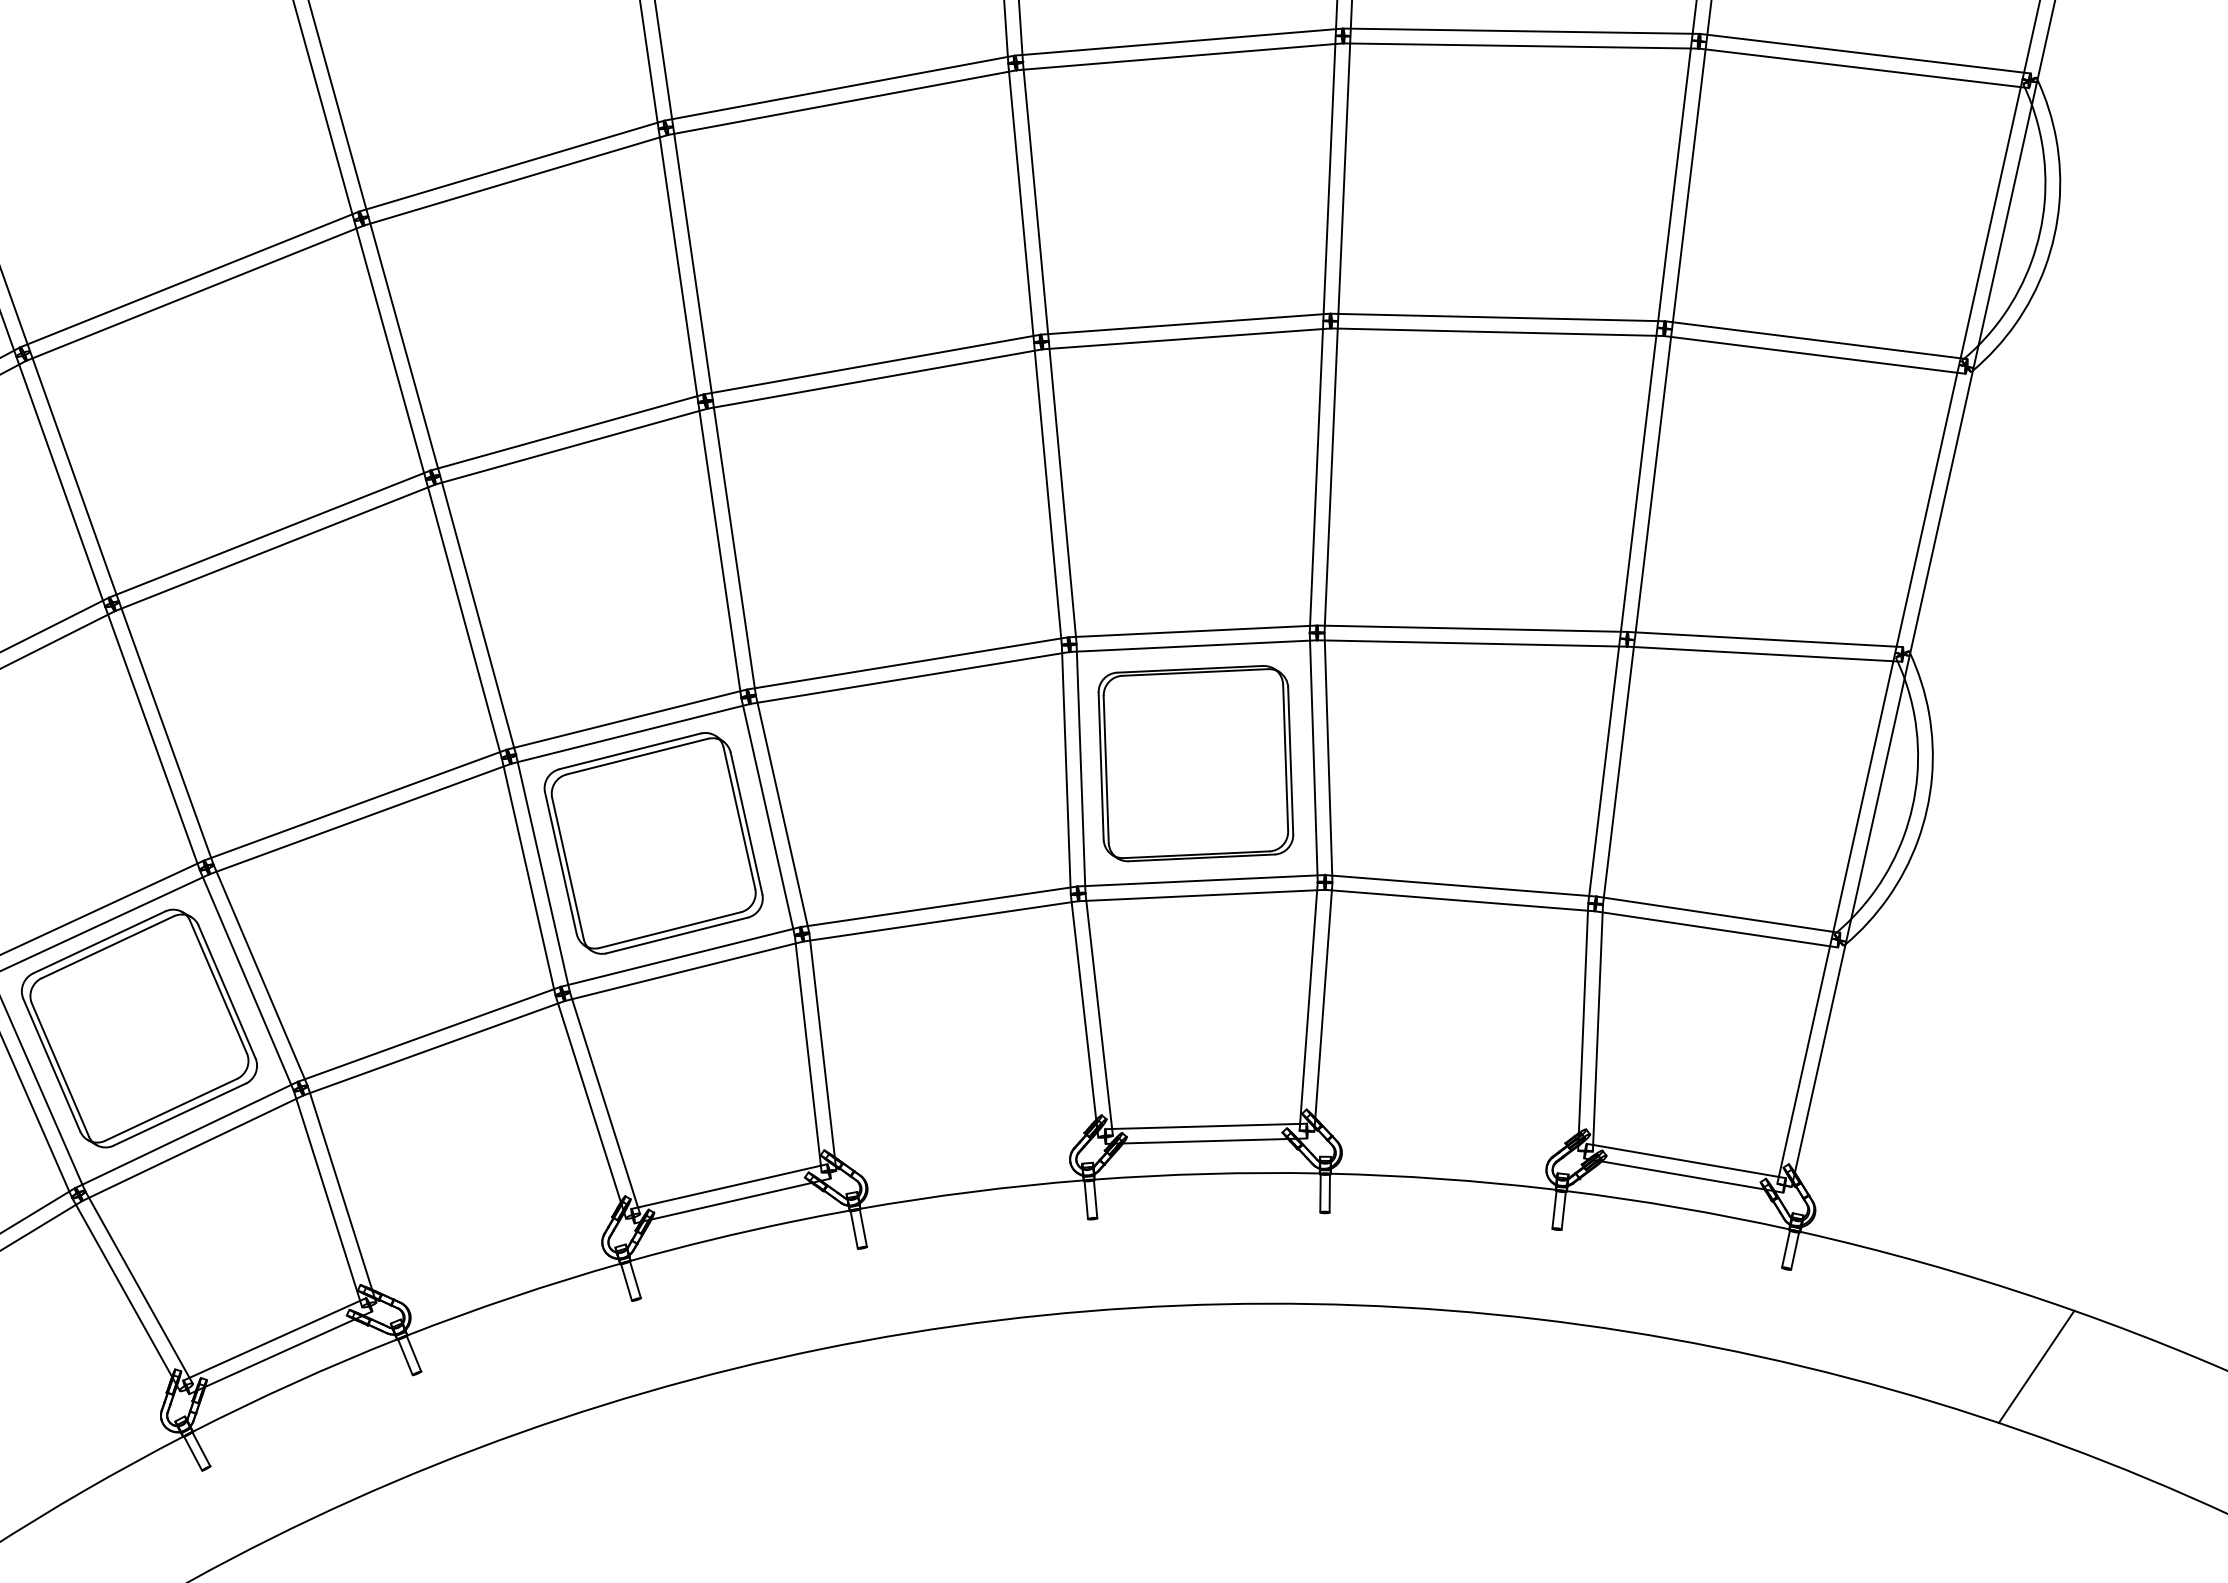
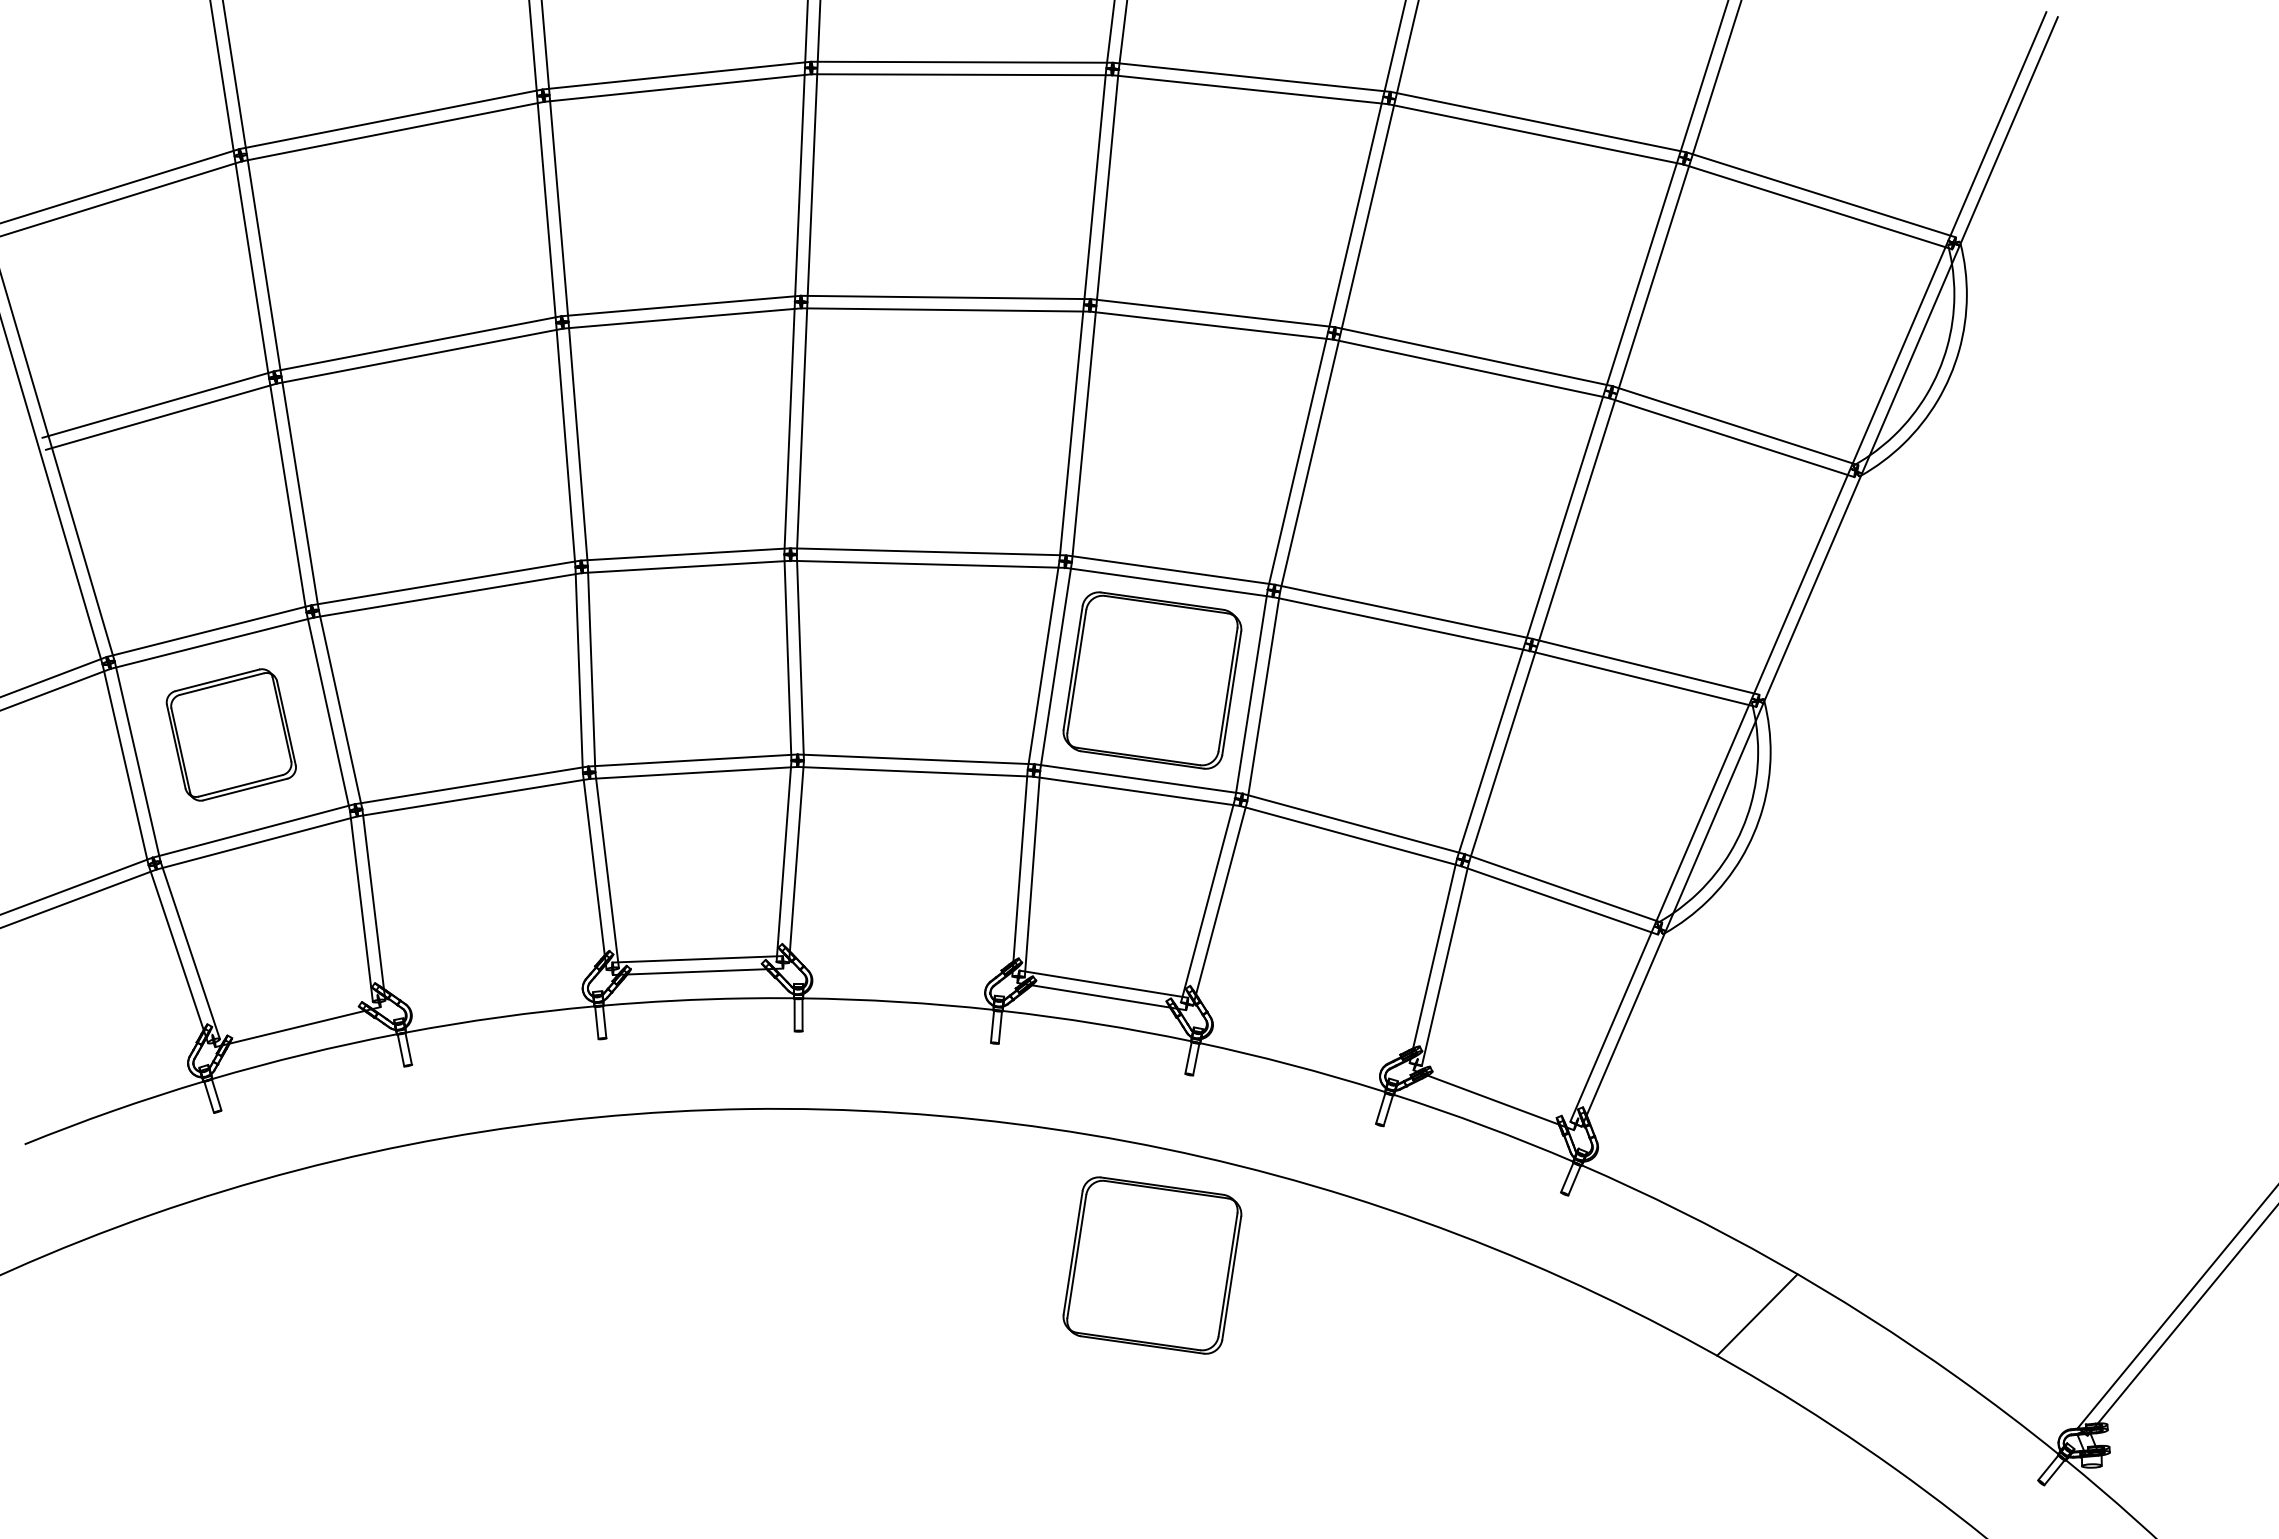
part: (653, 843) -> (688, 661), removed
part: (139, 1027) -> (231, 734), size x0.7
line: (1685, 1161) -> (1497, 1088), removed
line: (273, 1338) -> (294, 1014), removed
part: (1324, 1442) -> (1152, 1265), added

